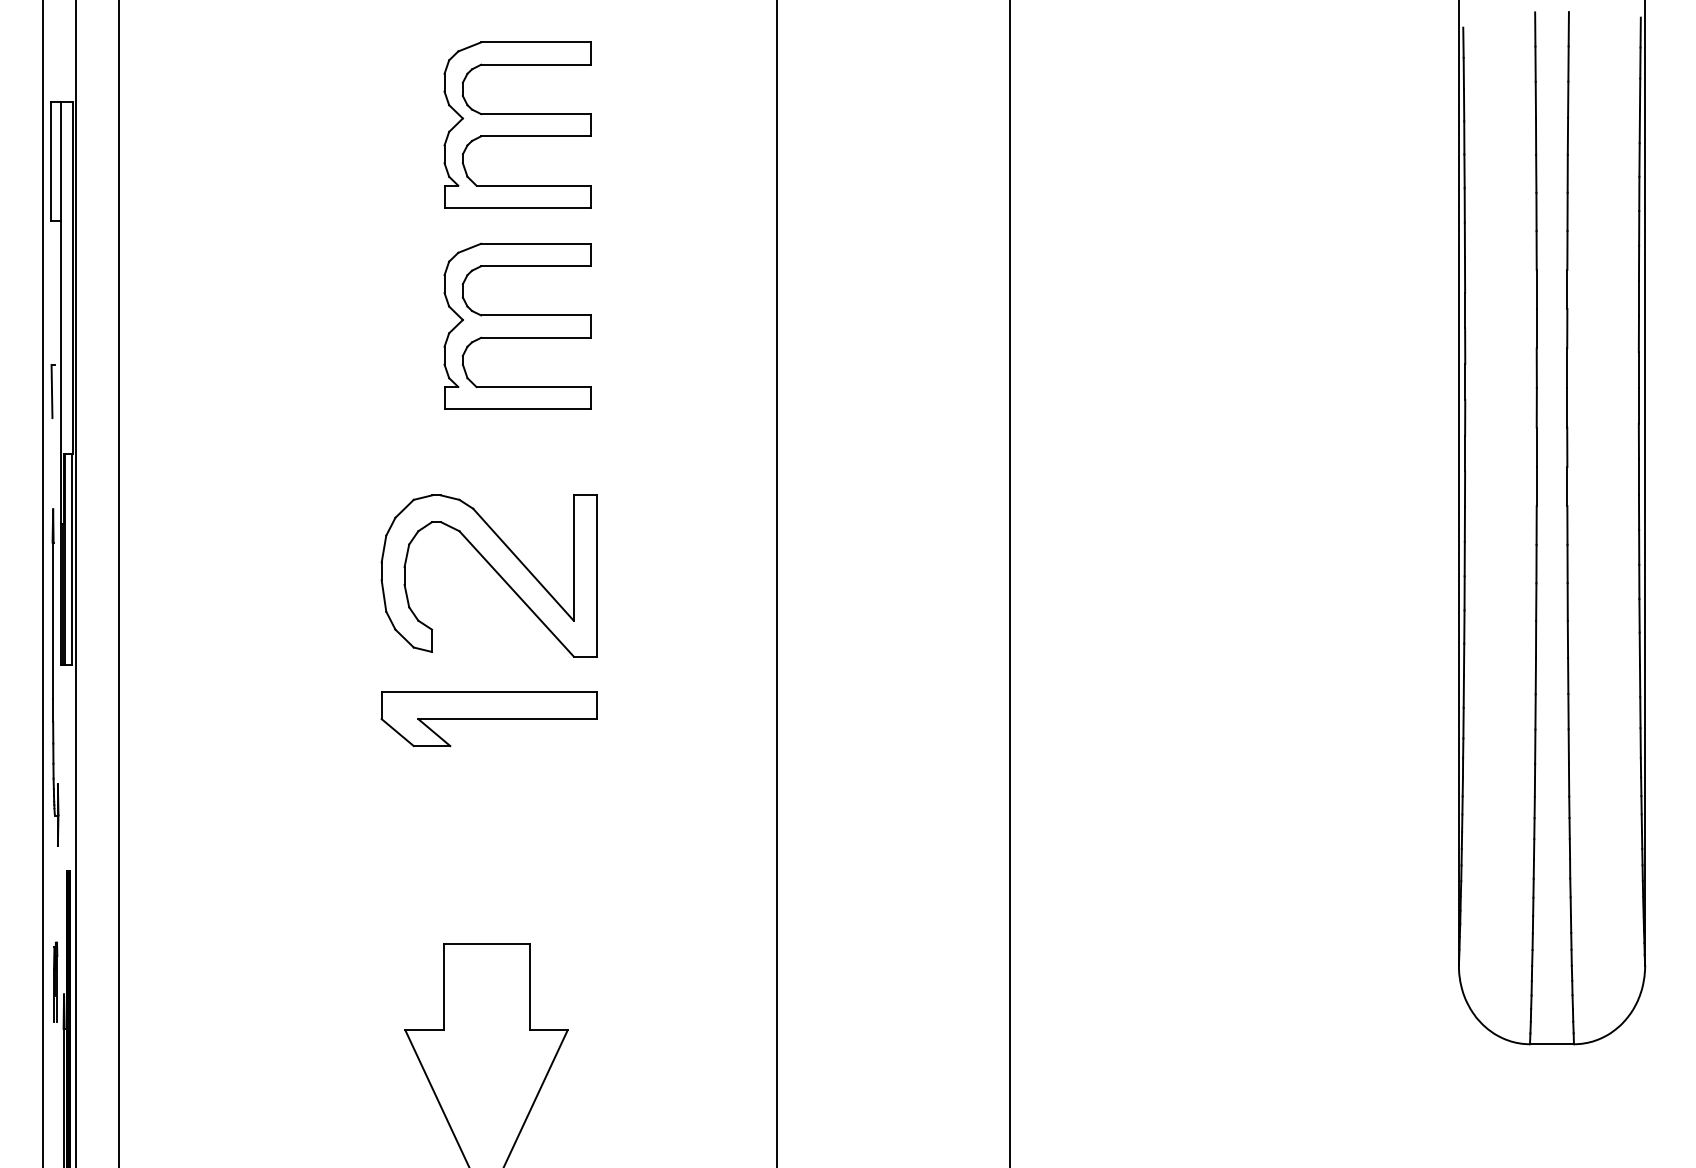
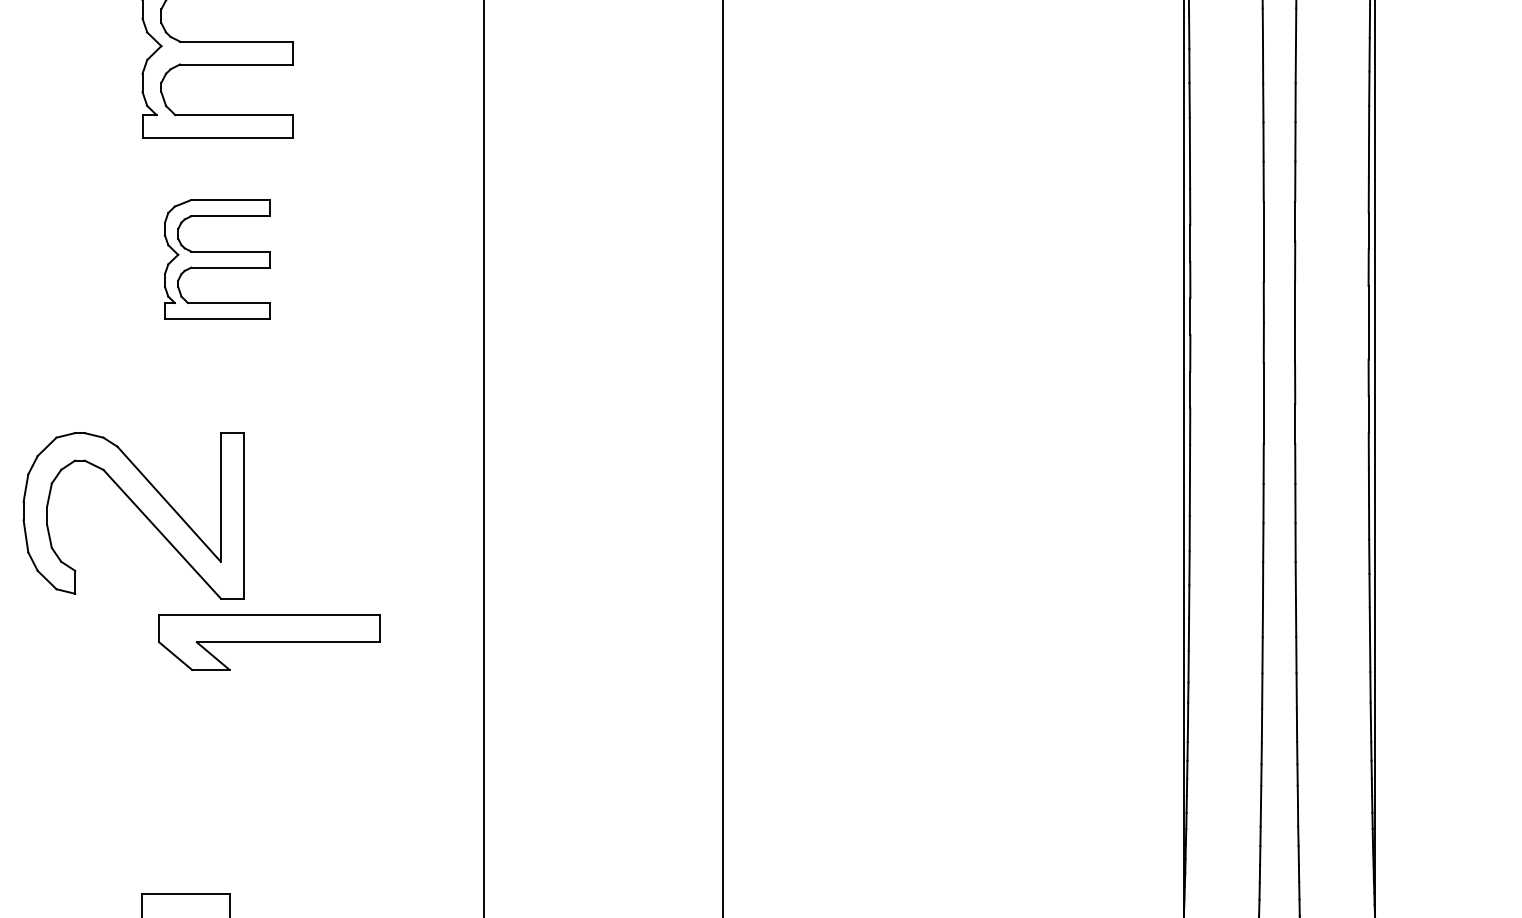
part: (517, 325) -> (217, 258), size x0.7
part: (493, 570) -> (138, 510), moved
part: (488, 719) -> (268, 642), moved

